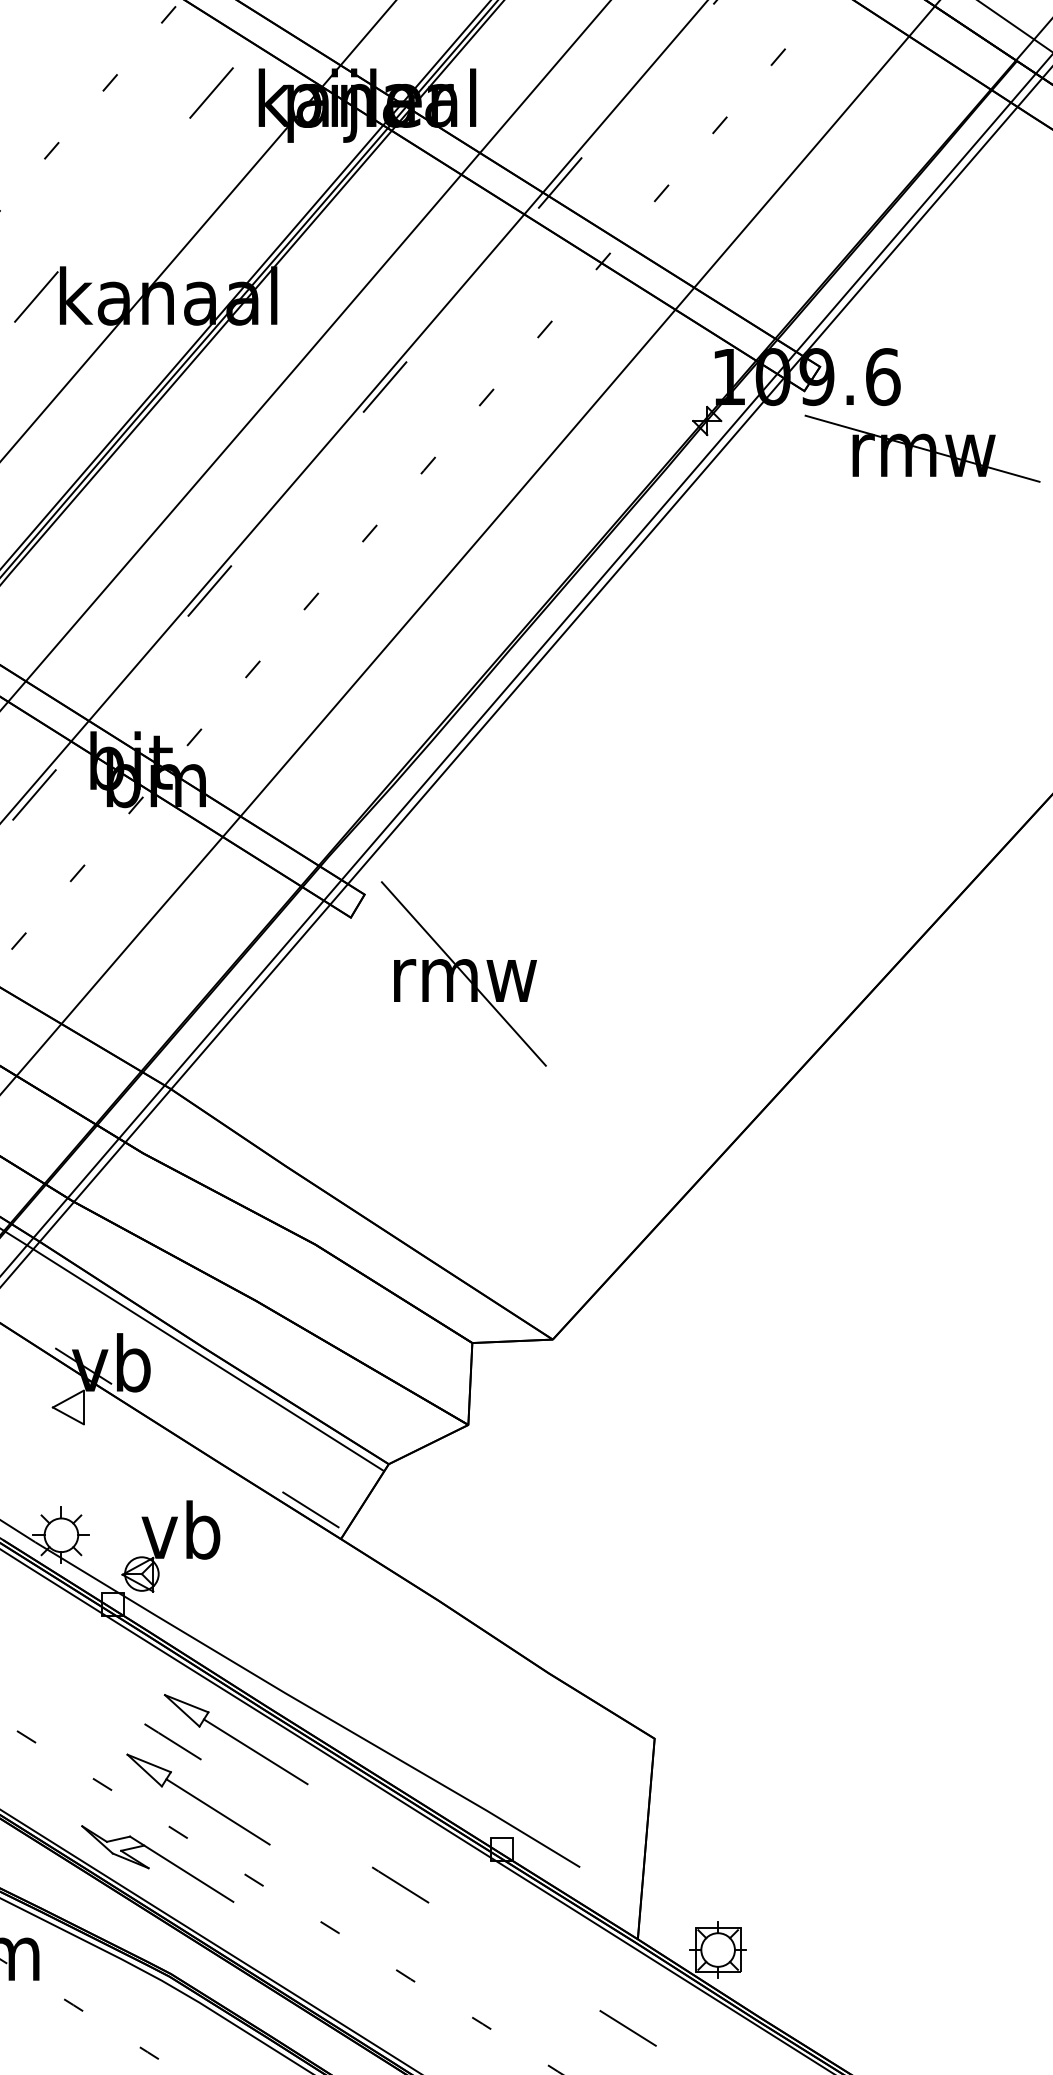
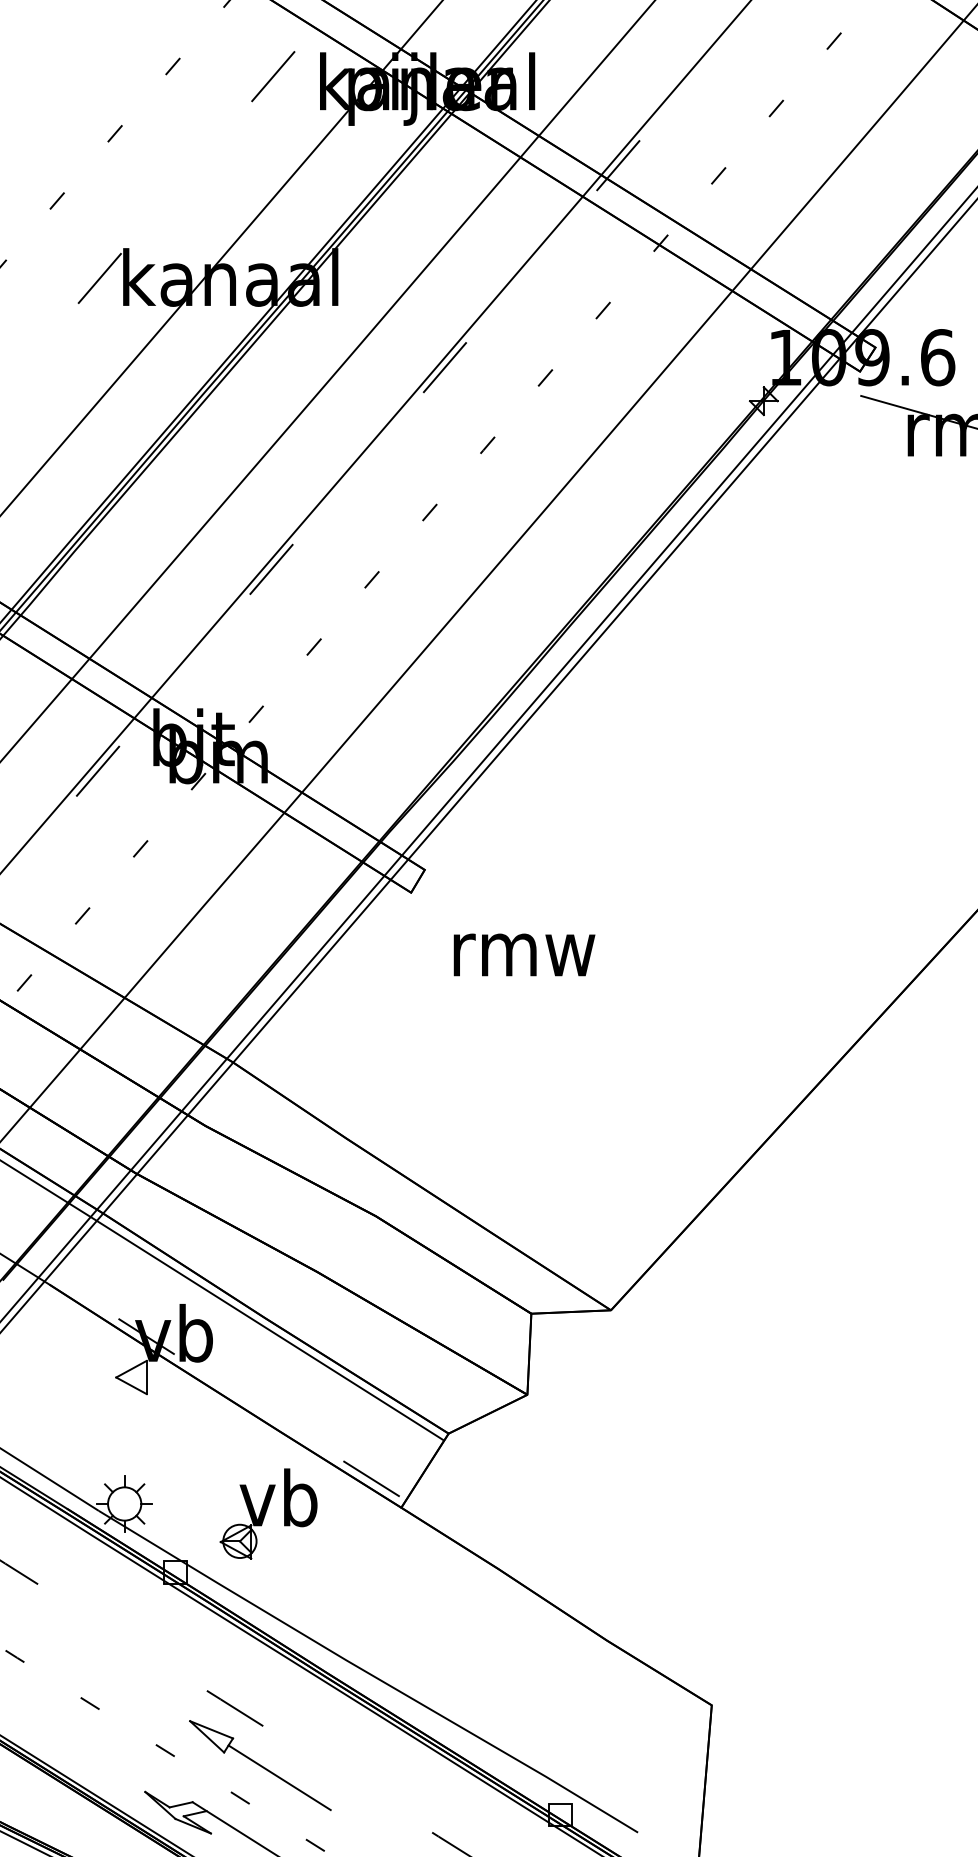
line: (463, 973) -> (522, 947), removed
part: (170, 1546) -> (268, 1514), moved
part: (235, 1739) -> (296, 1706), removed

